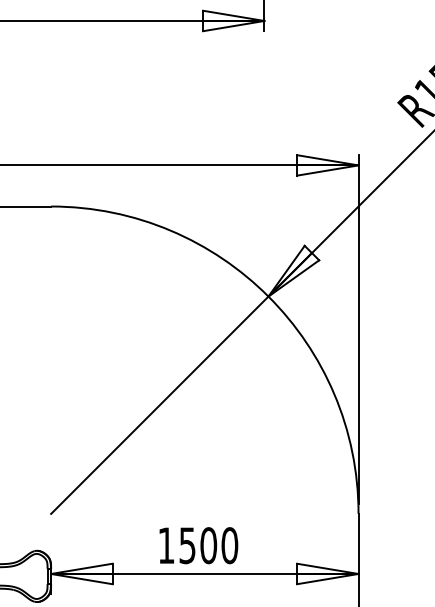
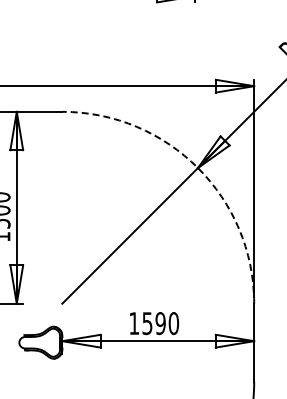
arc: (267, 297) -> (197, 168), solid -> dashed
text: (208, 545) -> (160, 323), 1500 -> 1590

